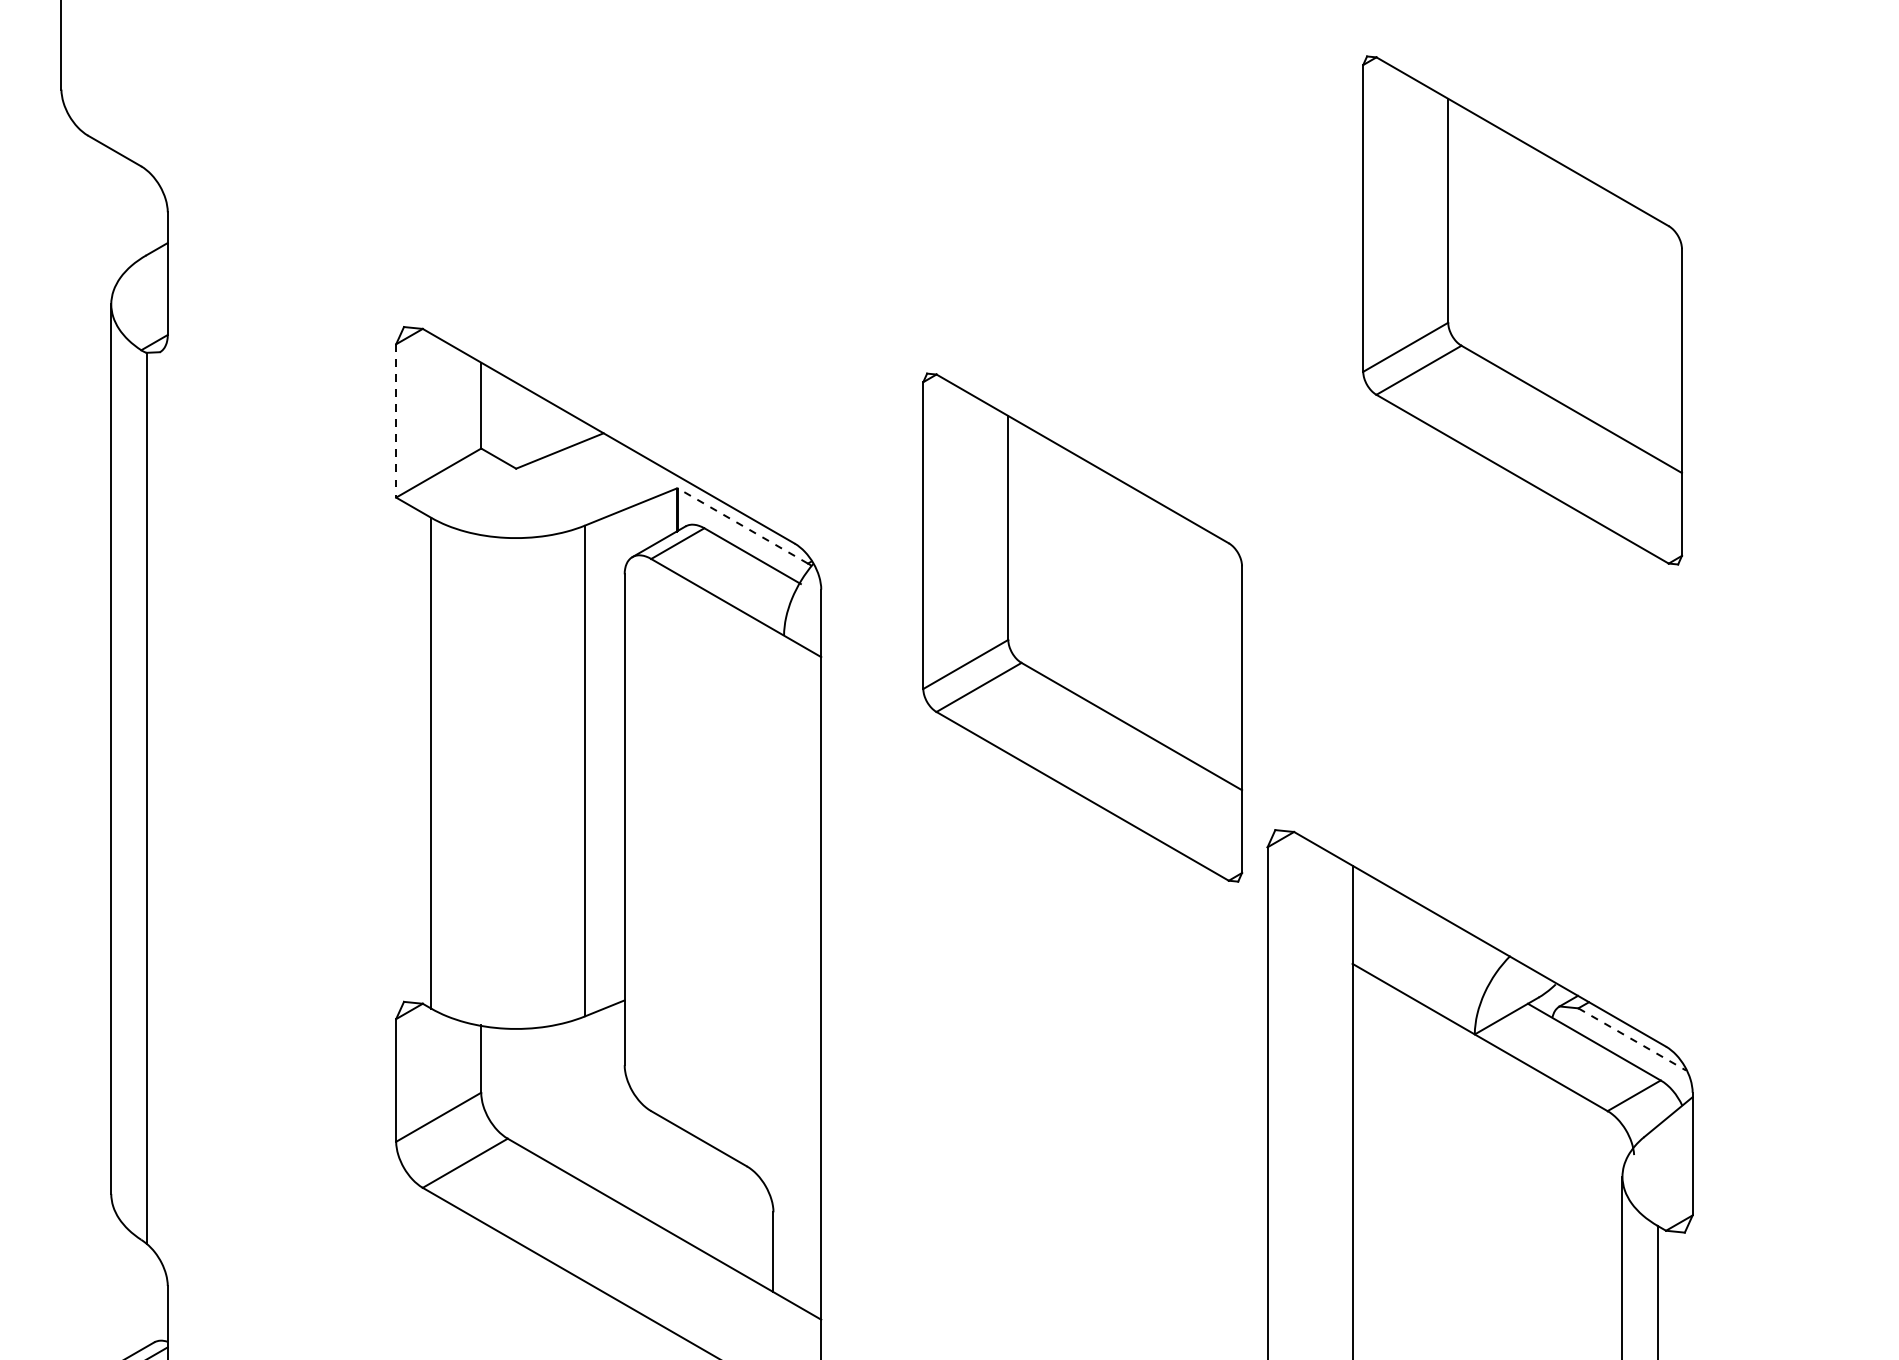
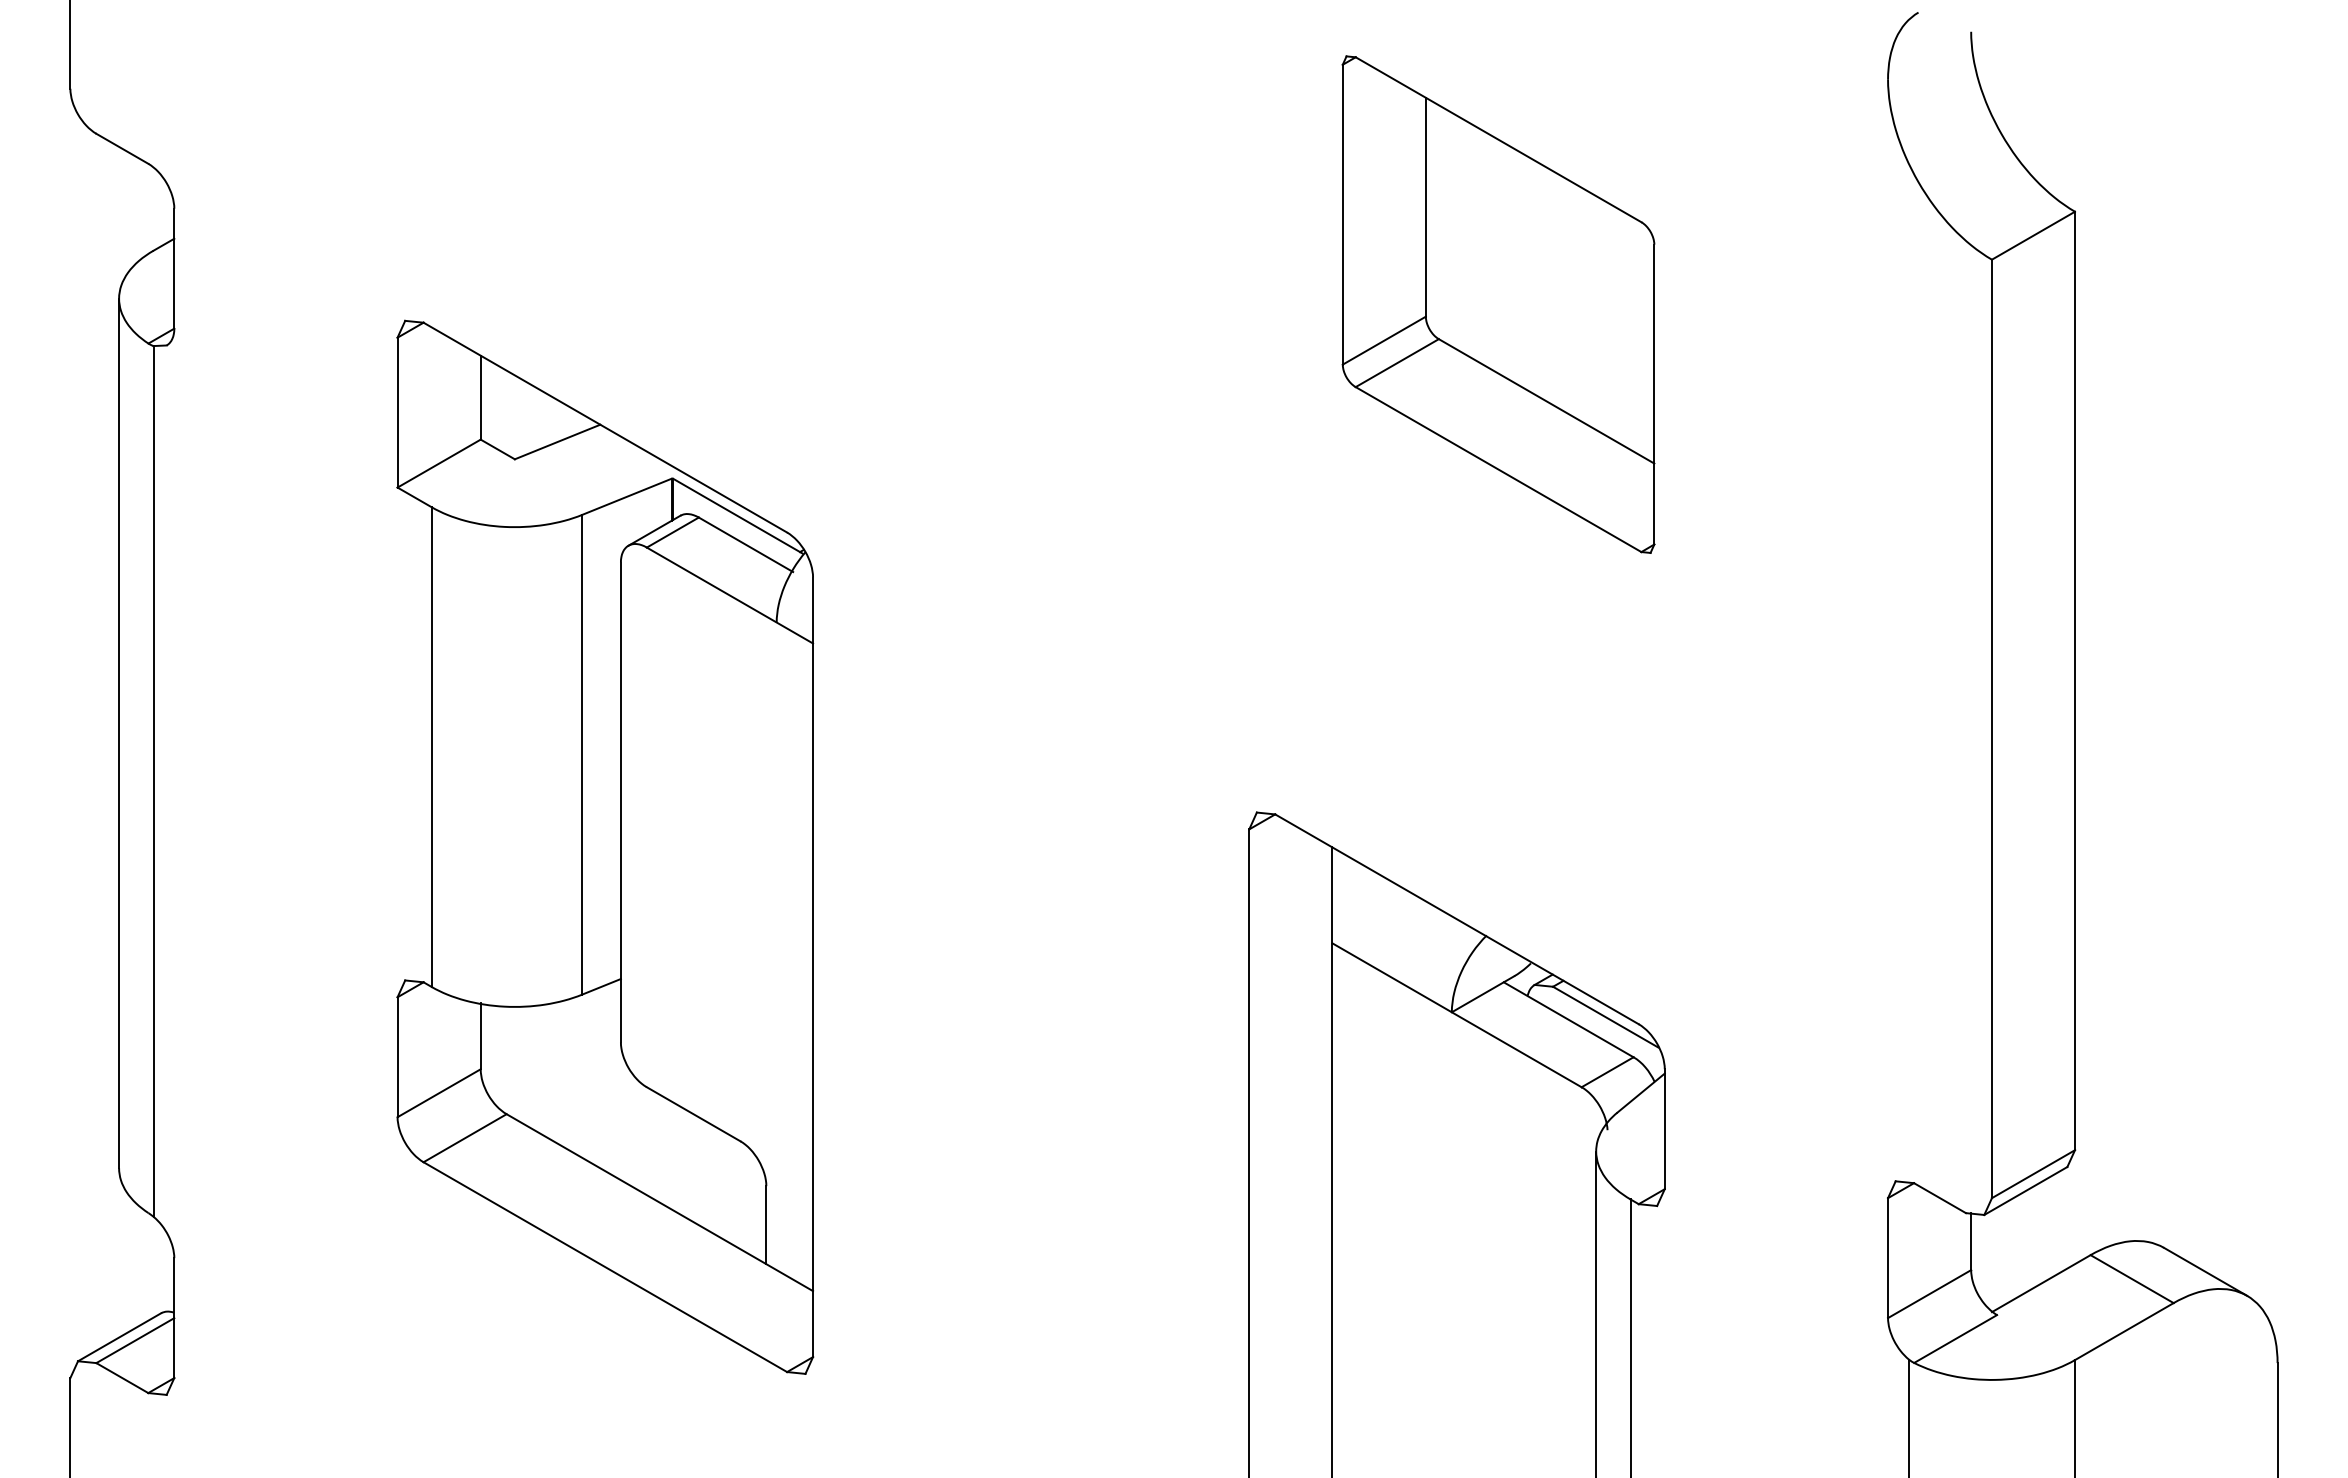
line: (396, 420) -> (397, 412), dashed -> solid
line: (742, 526) -> (736, 515), dashed -> solid
part: (1082, 627) -> (1068, 614), removed
line: (1632, 1039) -> (1605, 1017), dashed -> solid

